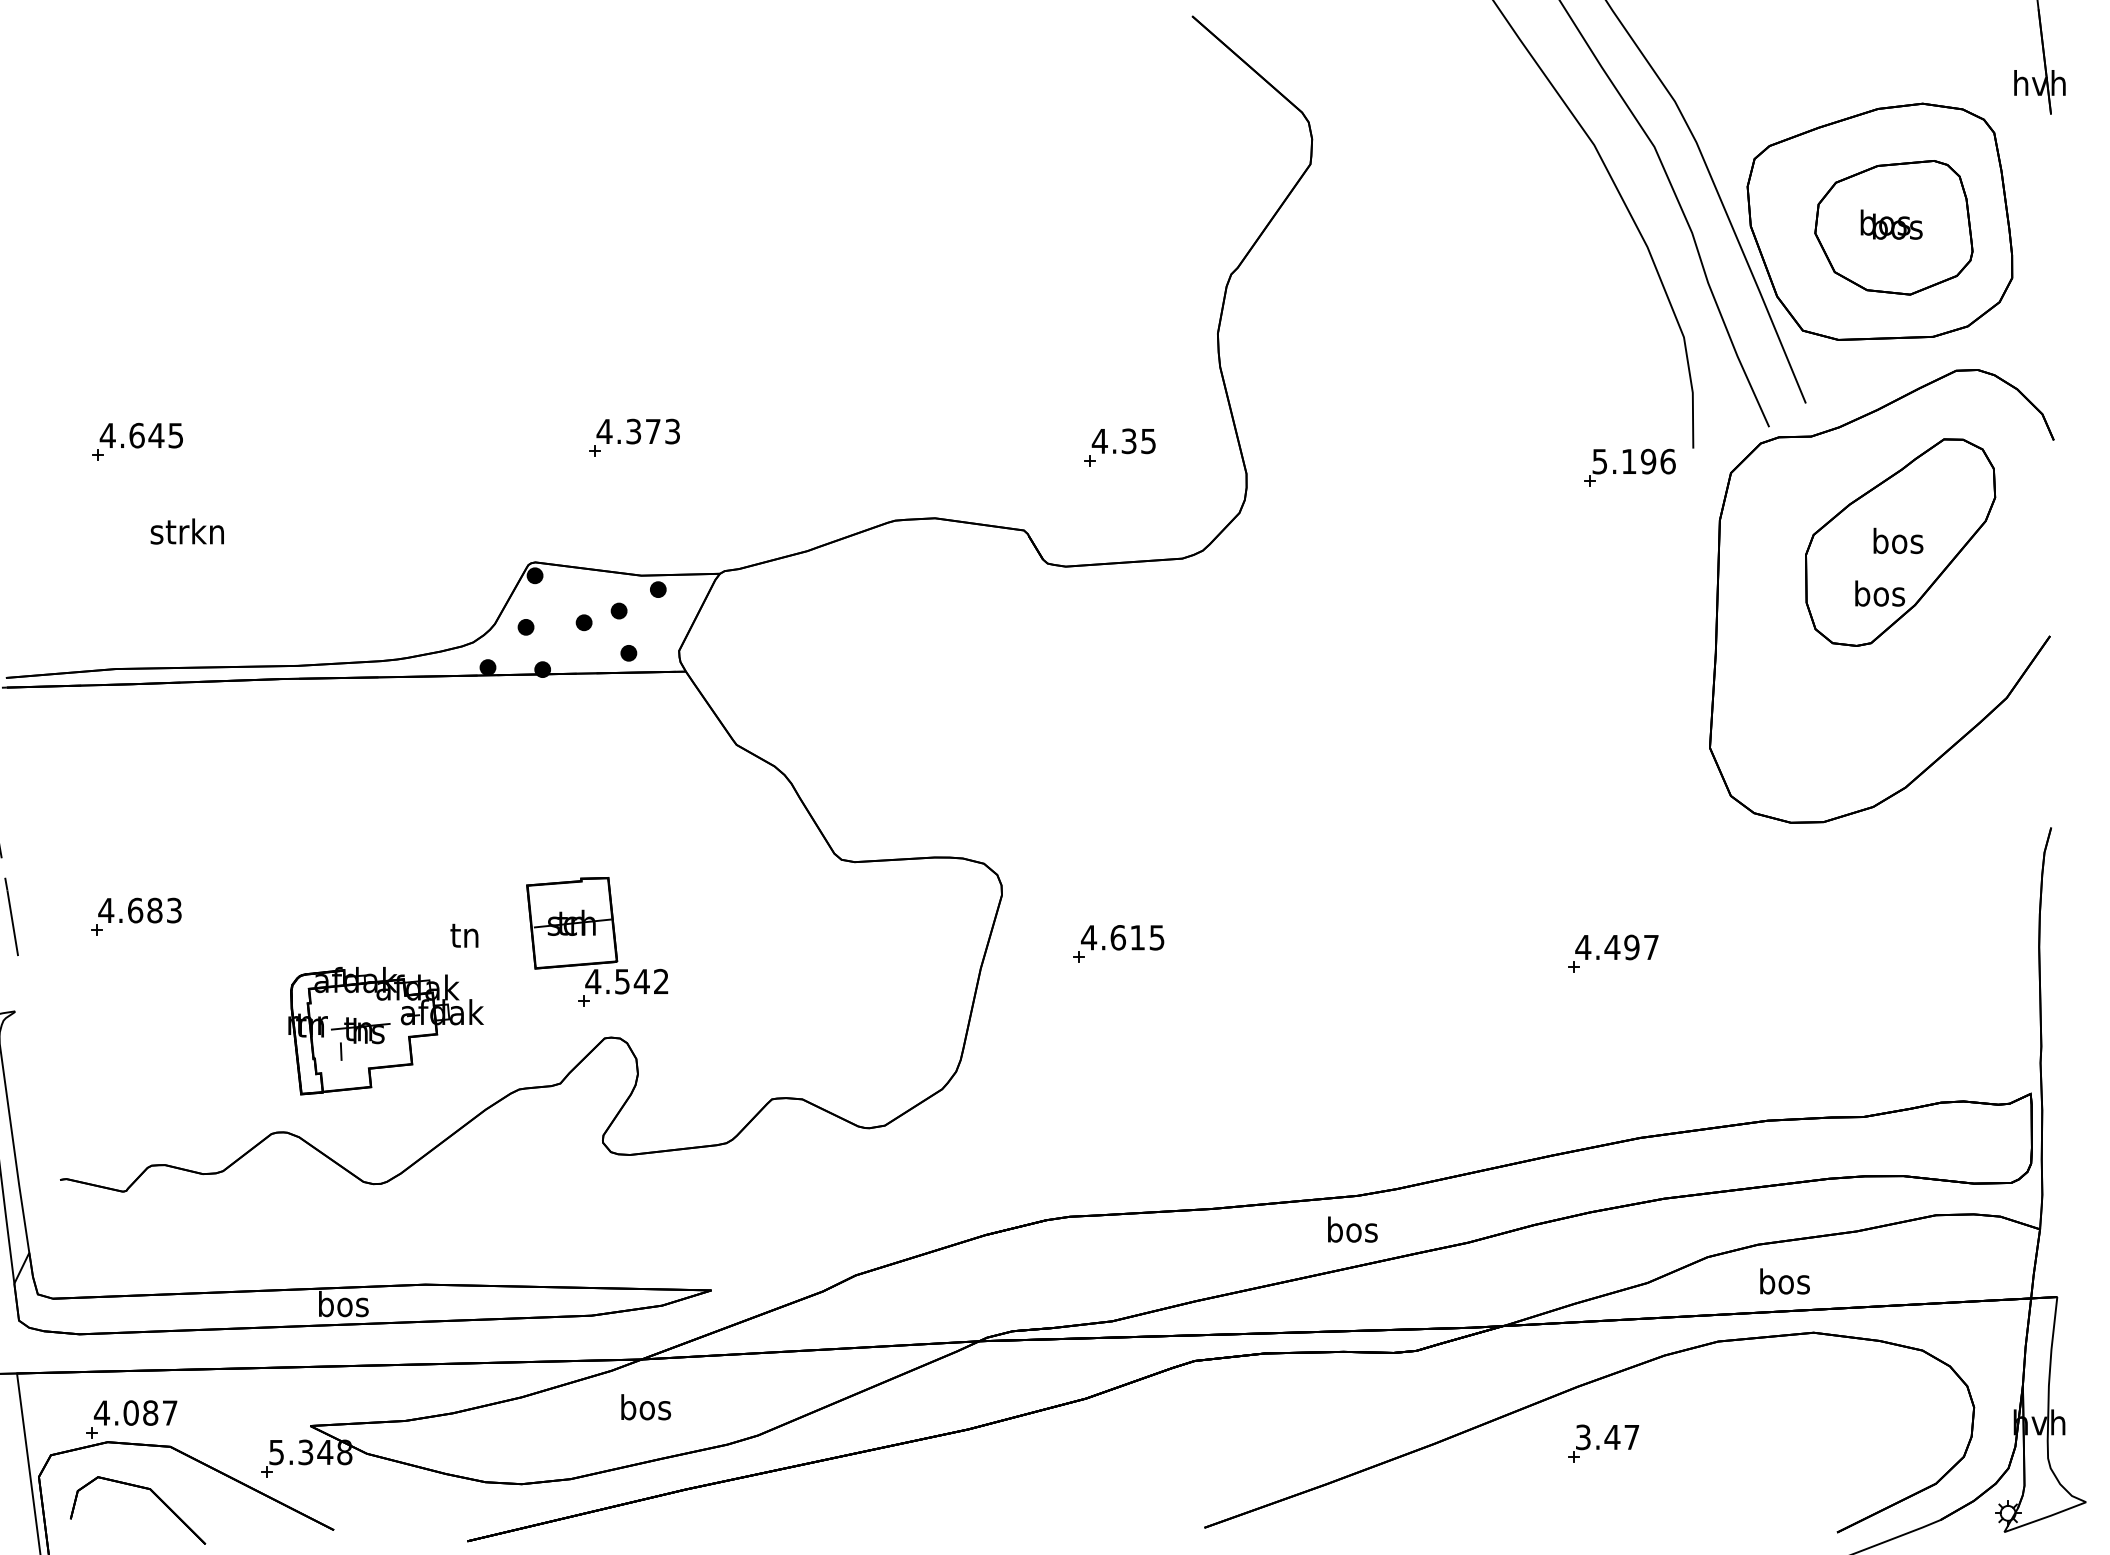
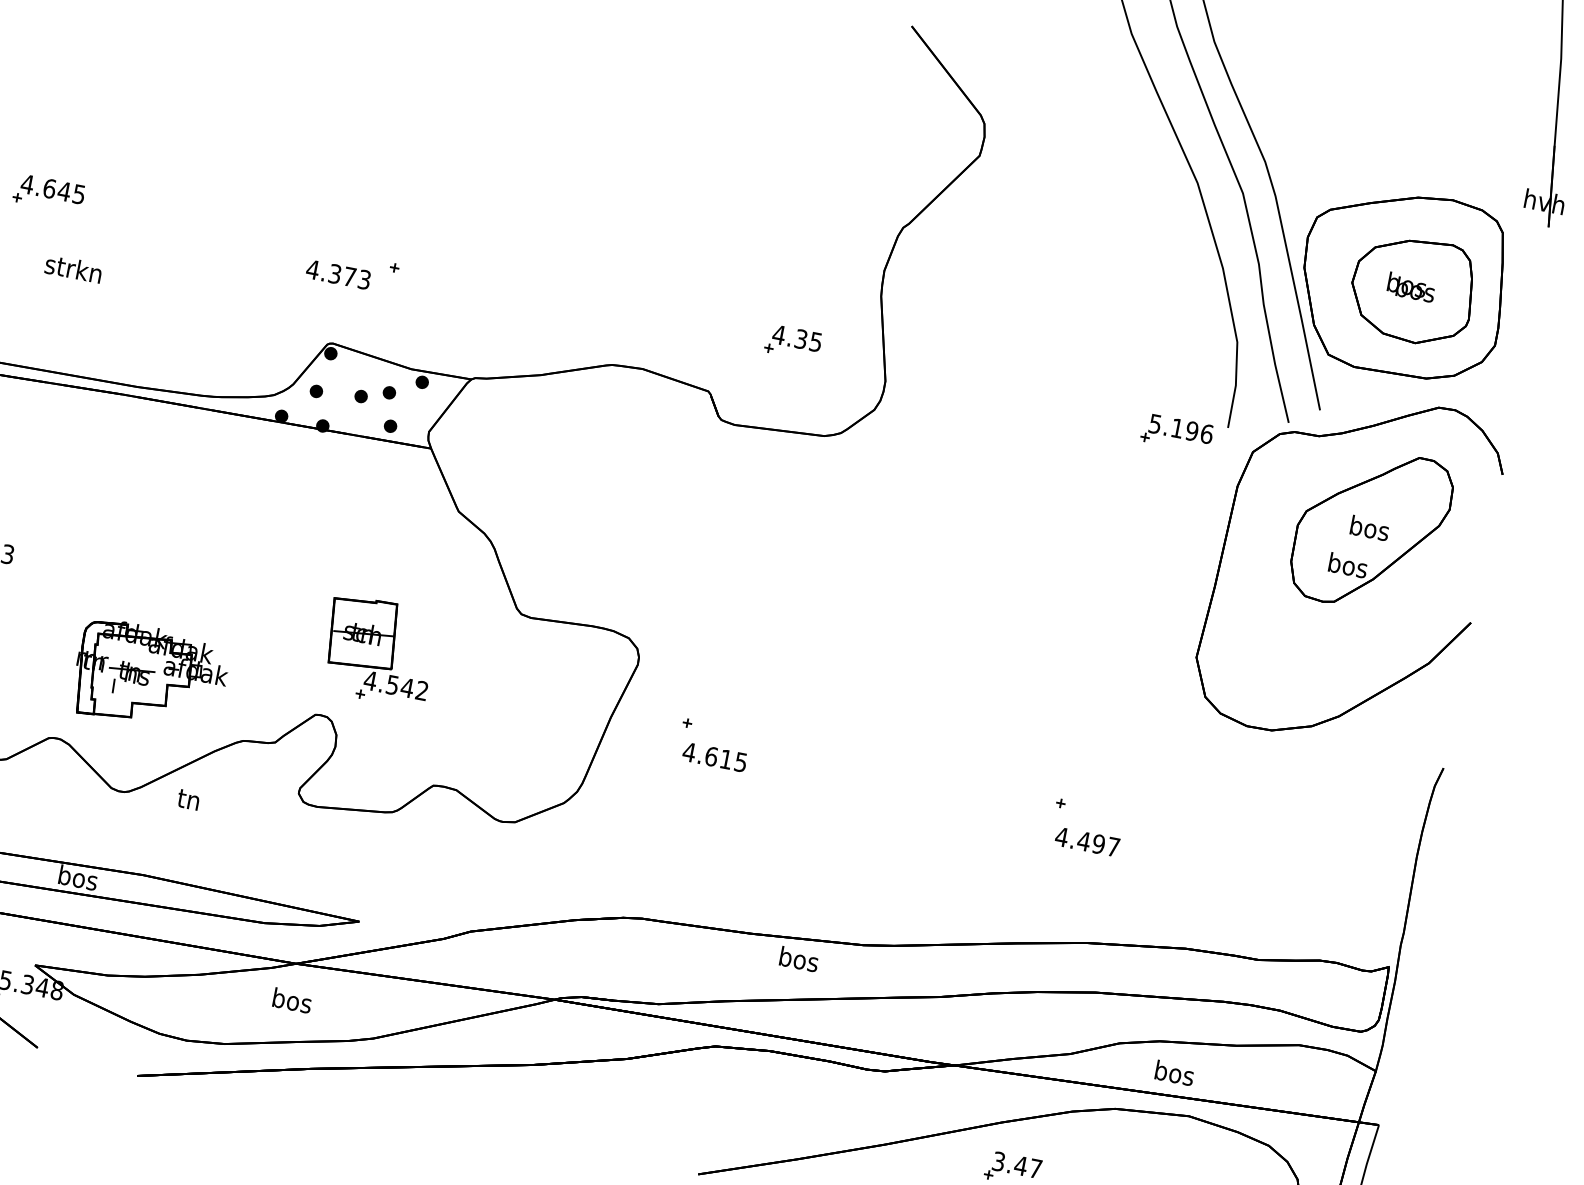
text: (637, 431) -> (337, 274), moved
text: (464, 935) -> (188, 799), moved
text: (1122, 937) -> (714, 757), moved
part: (597, 941) -> (379, 651), moved
text: (1616, 947) -> (1087, 842), moved
text: (1352, 1229) -> (799, 959), moved

